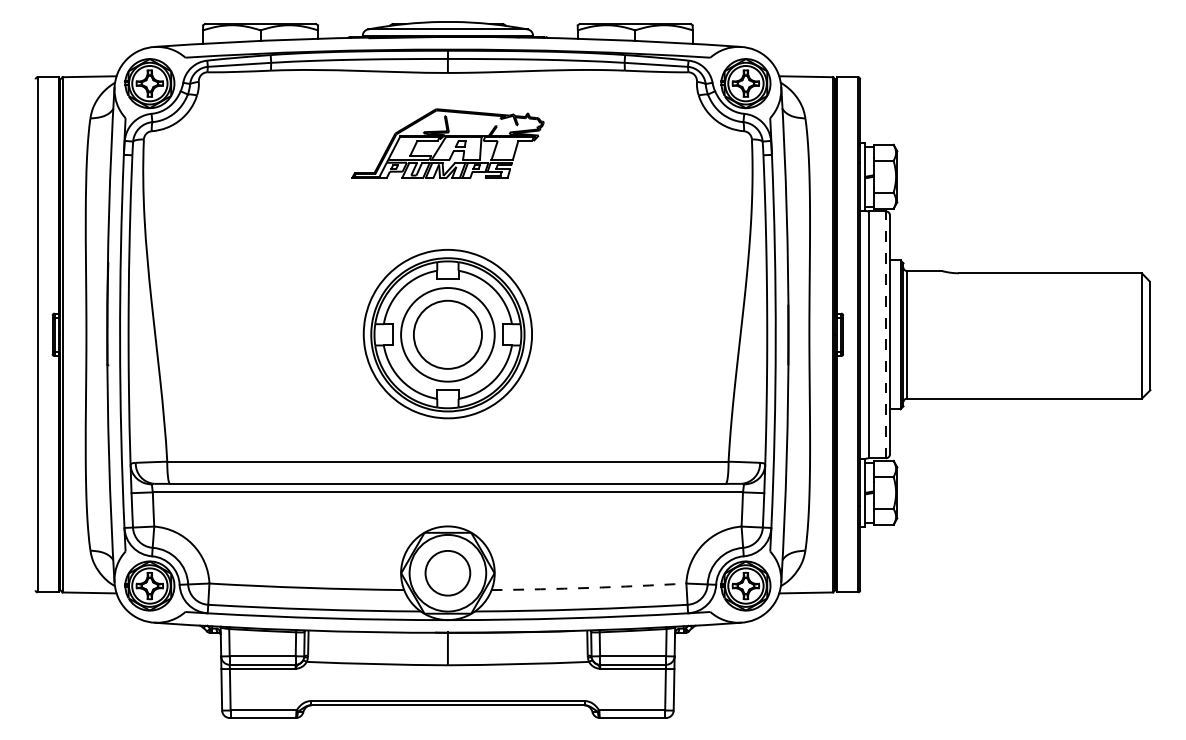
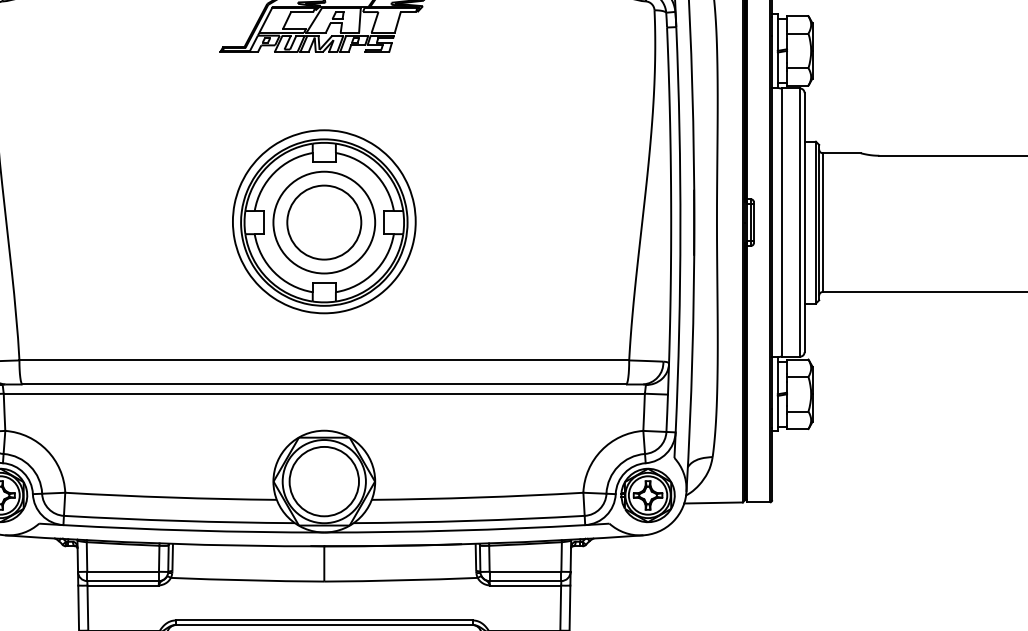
line: (885, 334) -> (799, 222), dashed -> solid
circle: (447, 573) -> (323, 481), size x1.43
arc: (589, 587) -> (478, 497), dashed -> solid

